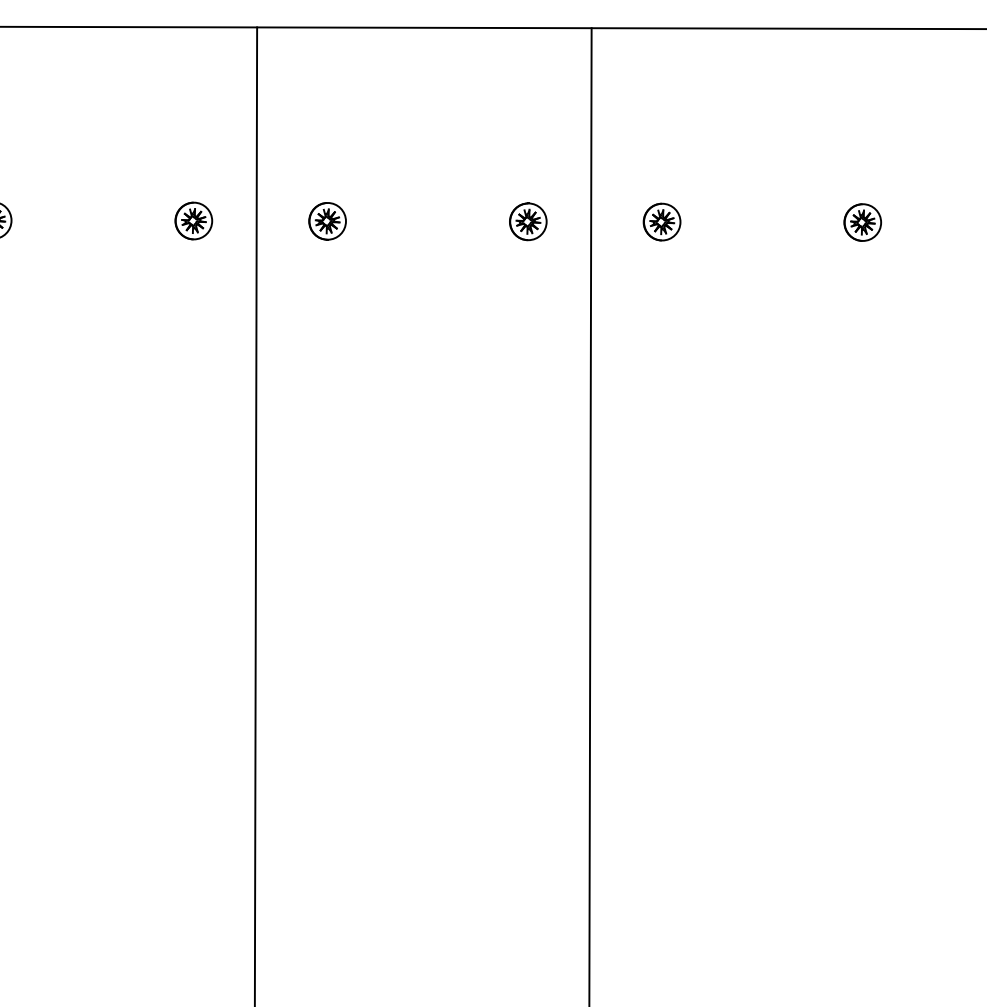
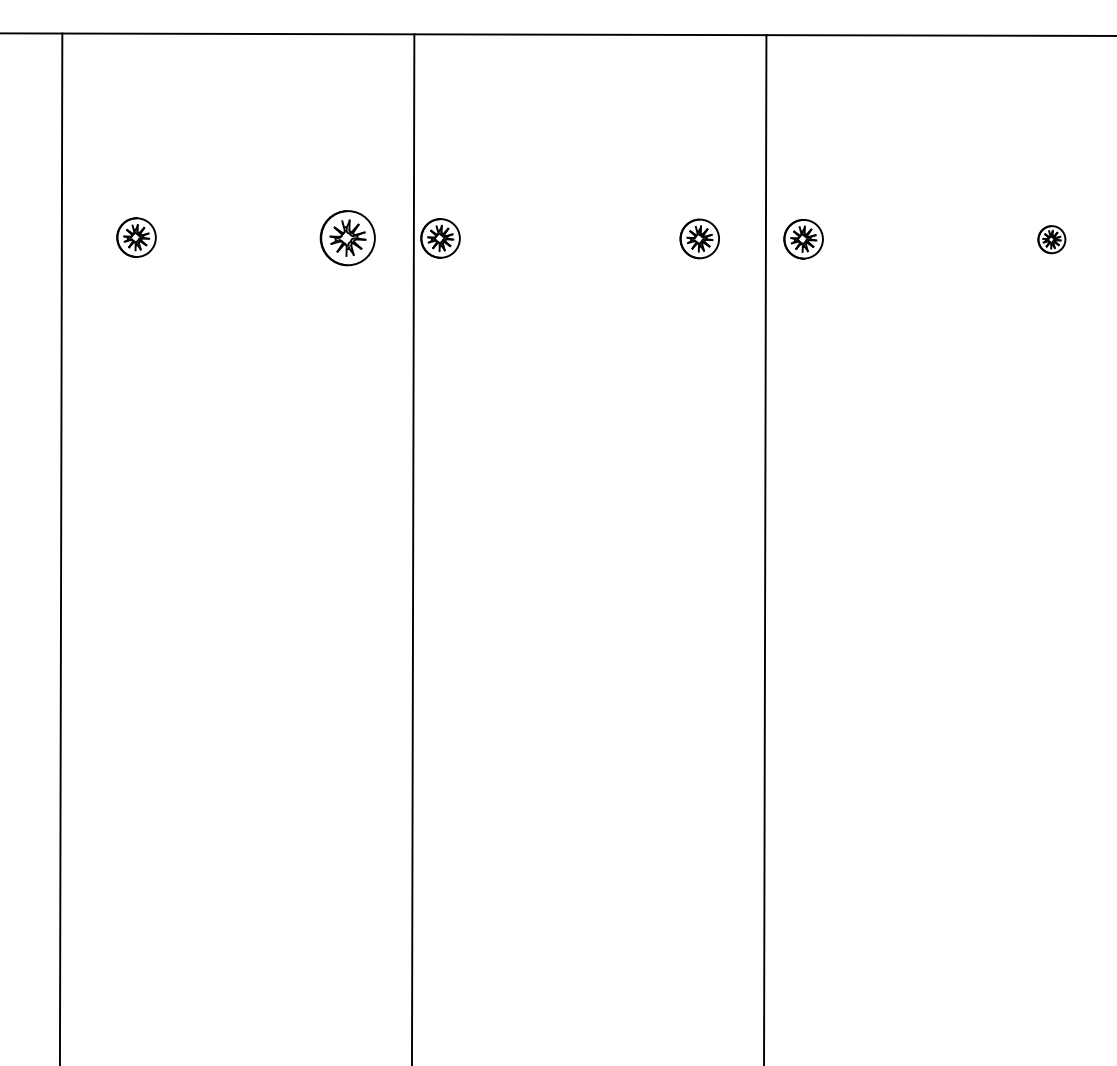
part: (193, 220) -> (347, 237), size x1.4
part: (327, 221) -> (440, 238), moved
part: (662, 222) -> (803, 239), moved
part: (862, 222) -> (1051, 239), size x0.7

